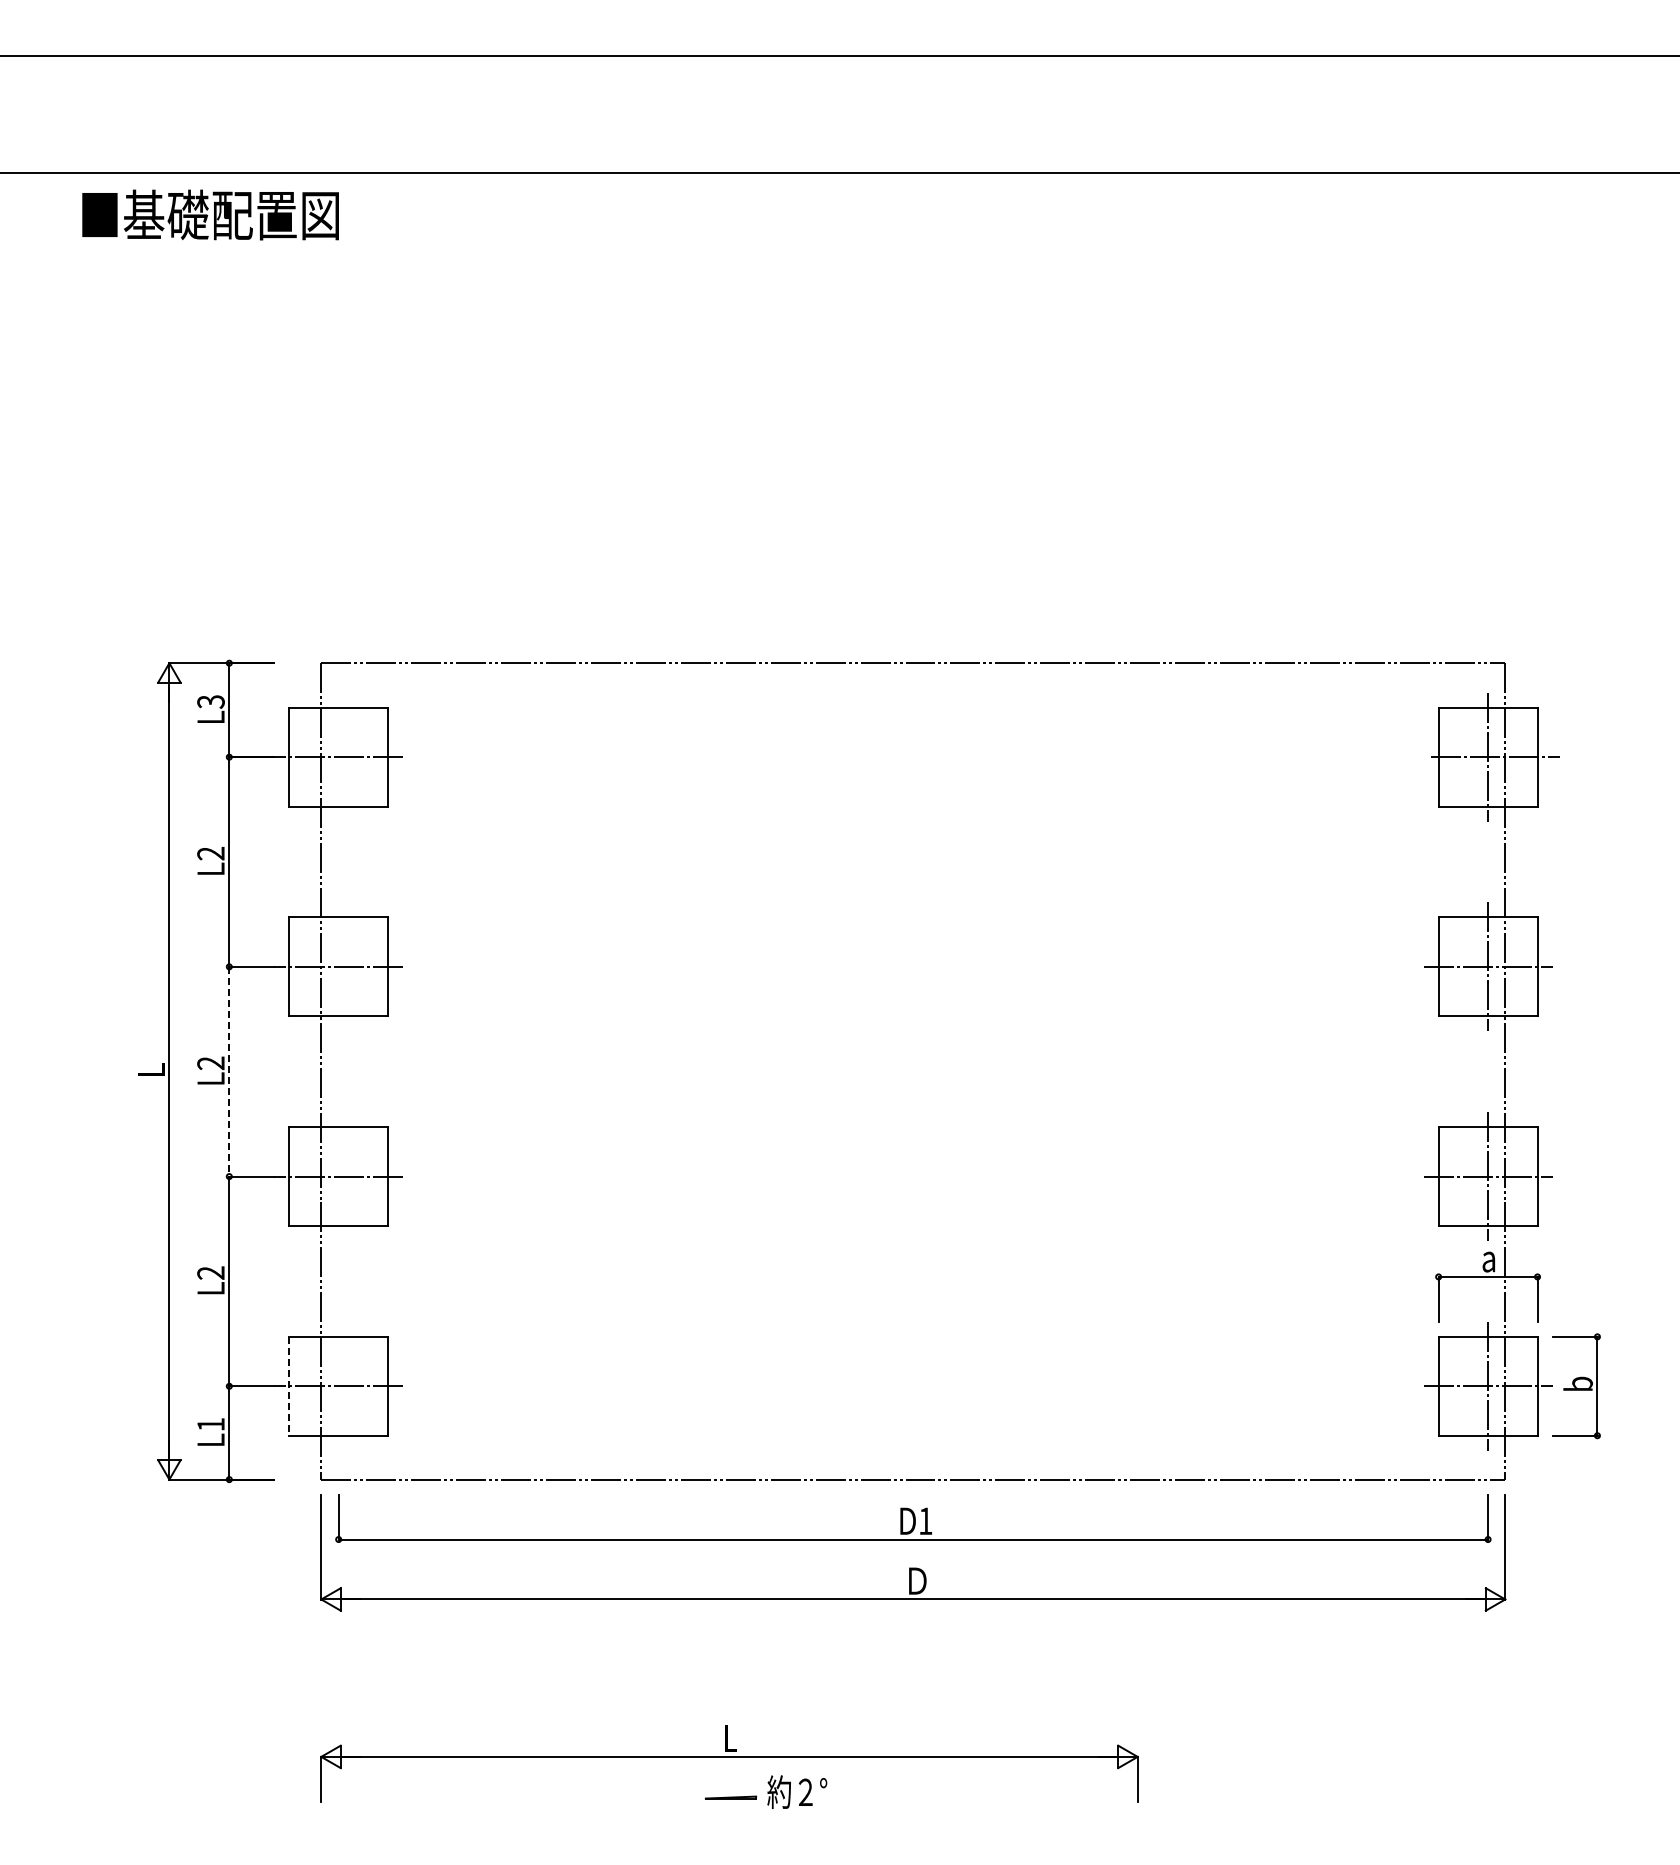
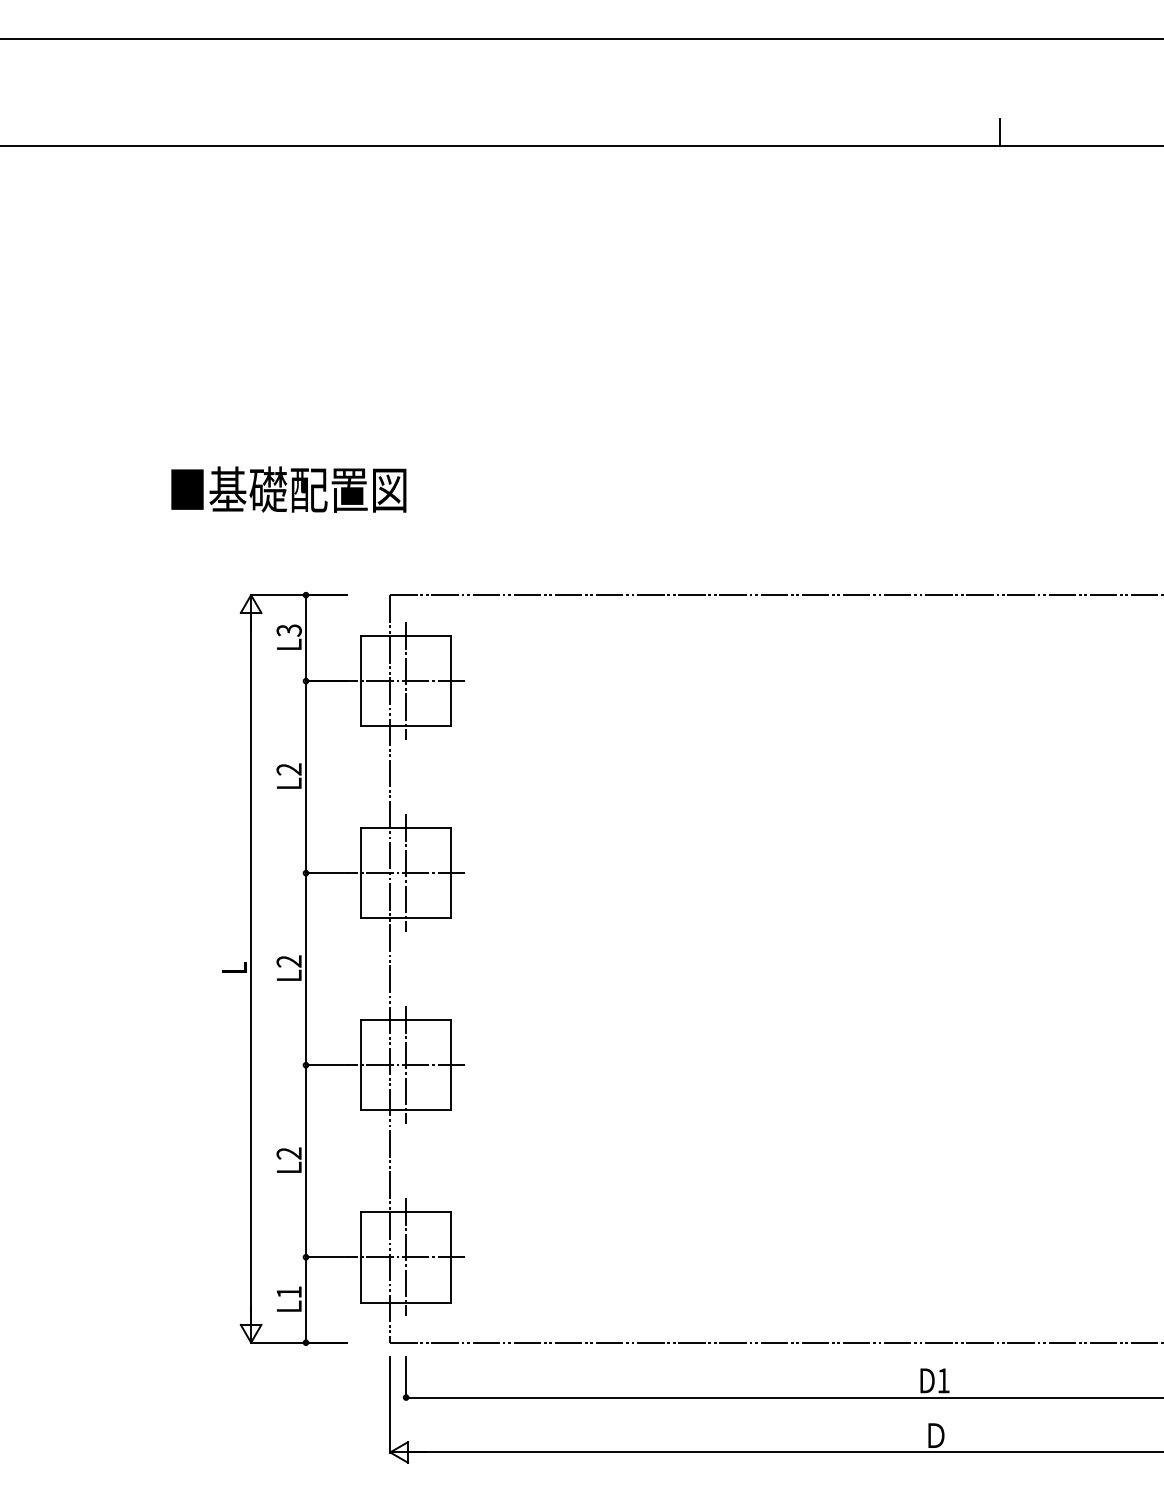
line: (987, 157) -> (1000, 132), added
text: (210, 214) -> (288, 489), moved
line: (338, 756) -> (405, 680), added
line: (338, 966) -> (405, 872), added
line: (229, 1071) -> (306, 968), dashed -> solid
line: (338, 1176) -> (405, 1065), added
line: (338, 1385) -> (405, 1256), added
line: (289, 1386) -> (361, 1257), dashed -> solid

